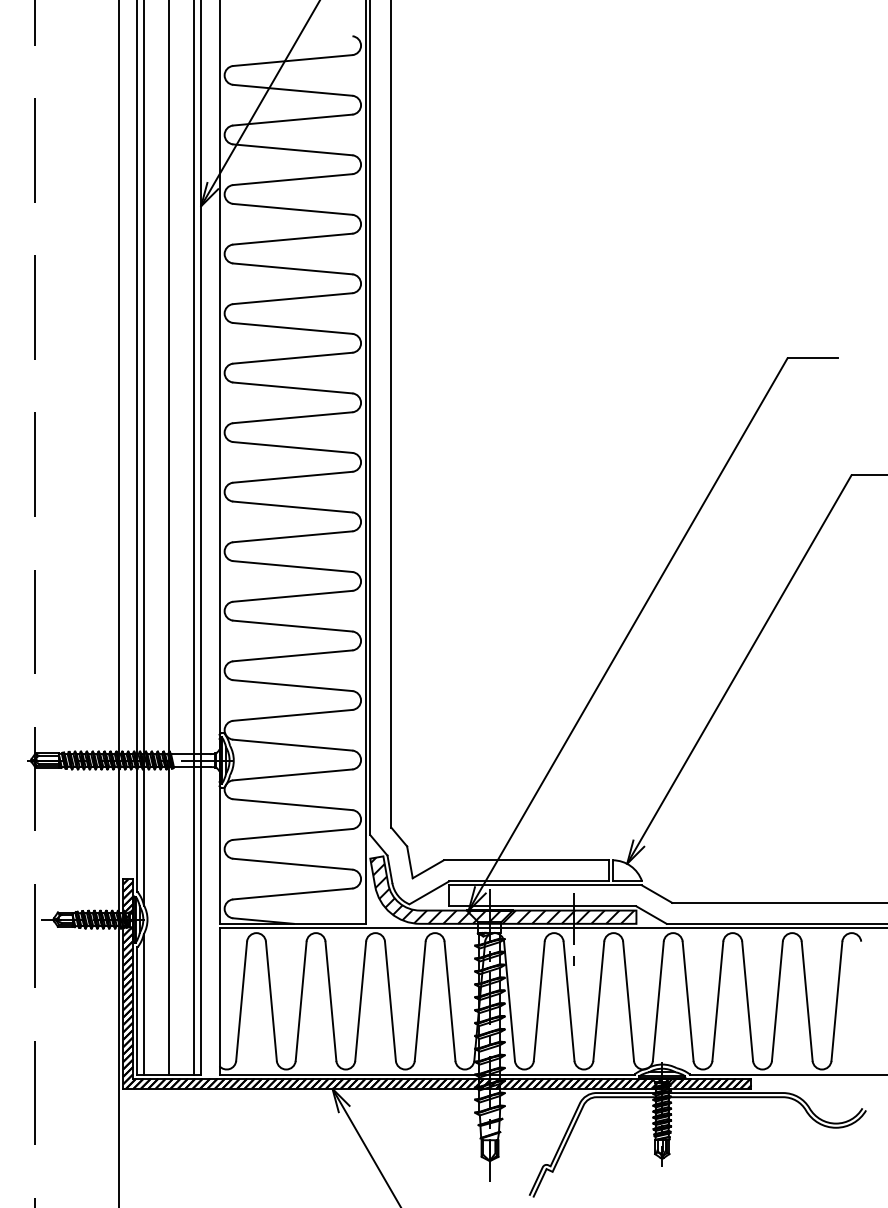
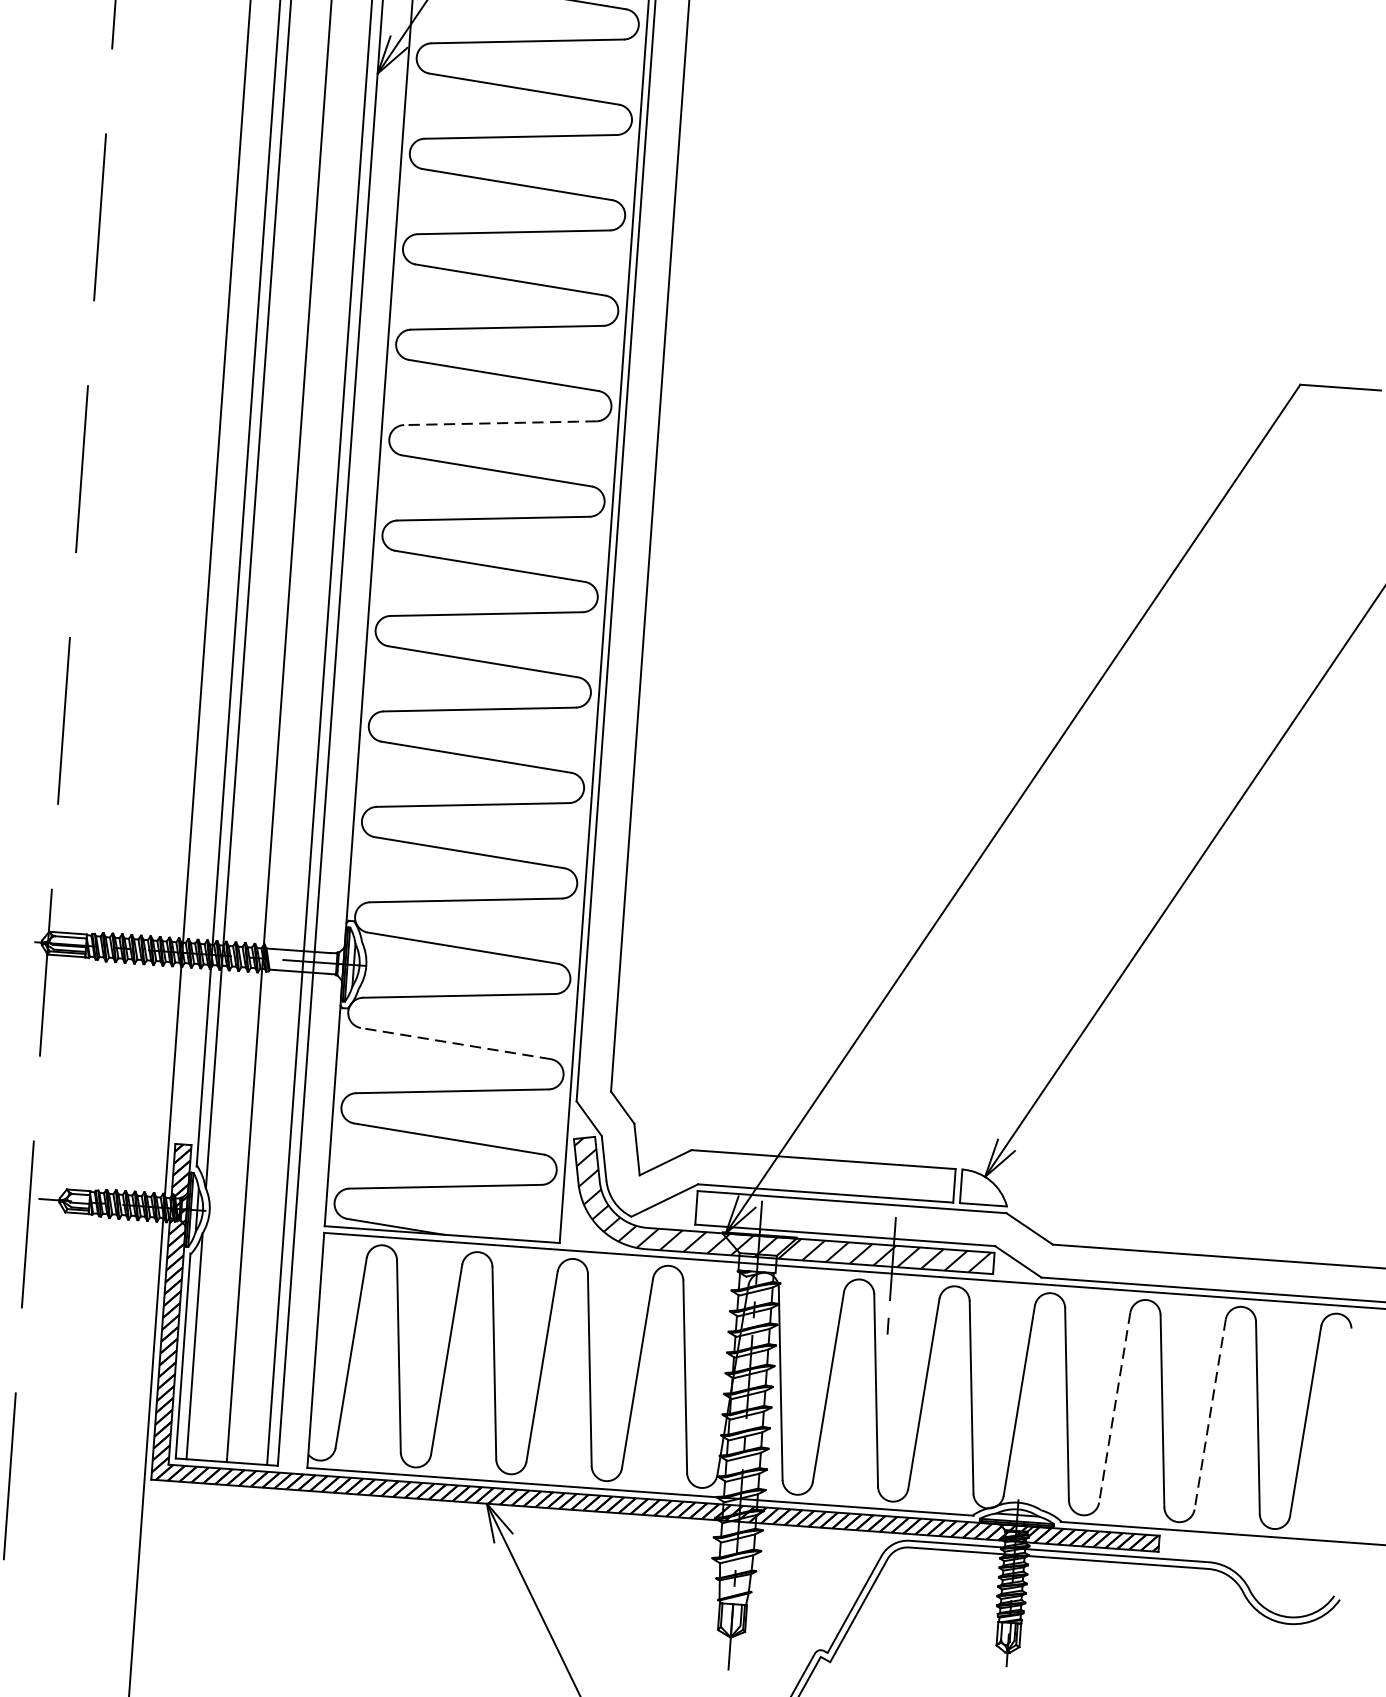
line: (292, 417) -> (499, 422), solid -> dashed
line: (292, 804) -> (455, 1043), solid -> dashed
line: (717, 1001) -> (1114, 1407), solid -> dashed
line: (777, 1001) -> (1210, 1414), solid -> dashed

